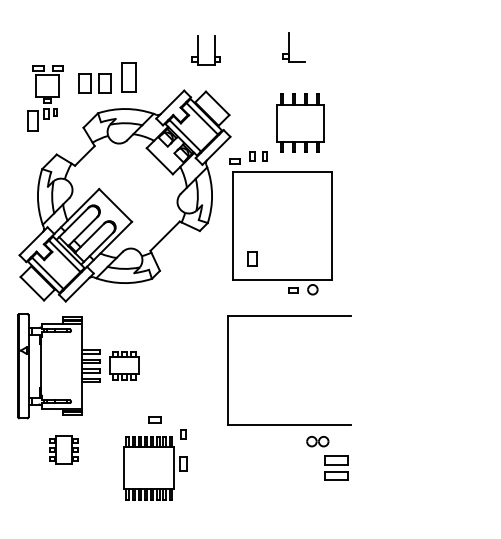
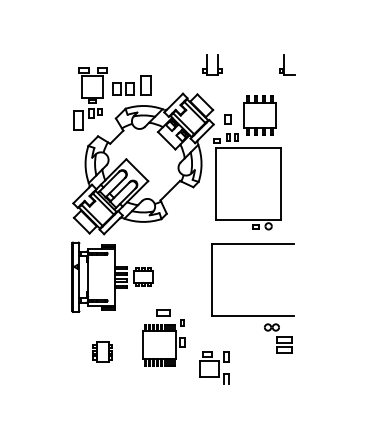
part: (294, 46) -> (287, 64), moved
part: (206, 49) -> (212, 64), moved
part: (45, 97) -> (90, 98), size x1.43
part: (251, 258) -> (227, 119), moved
part: (154, 419) -> (163, 312), size x1.67
part: (63, 449) -> (102, 351), moved
part: (231, 501) -> (214, 367), added

